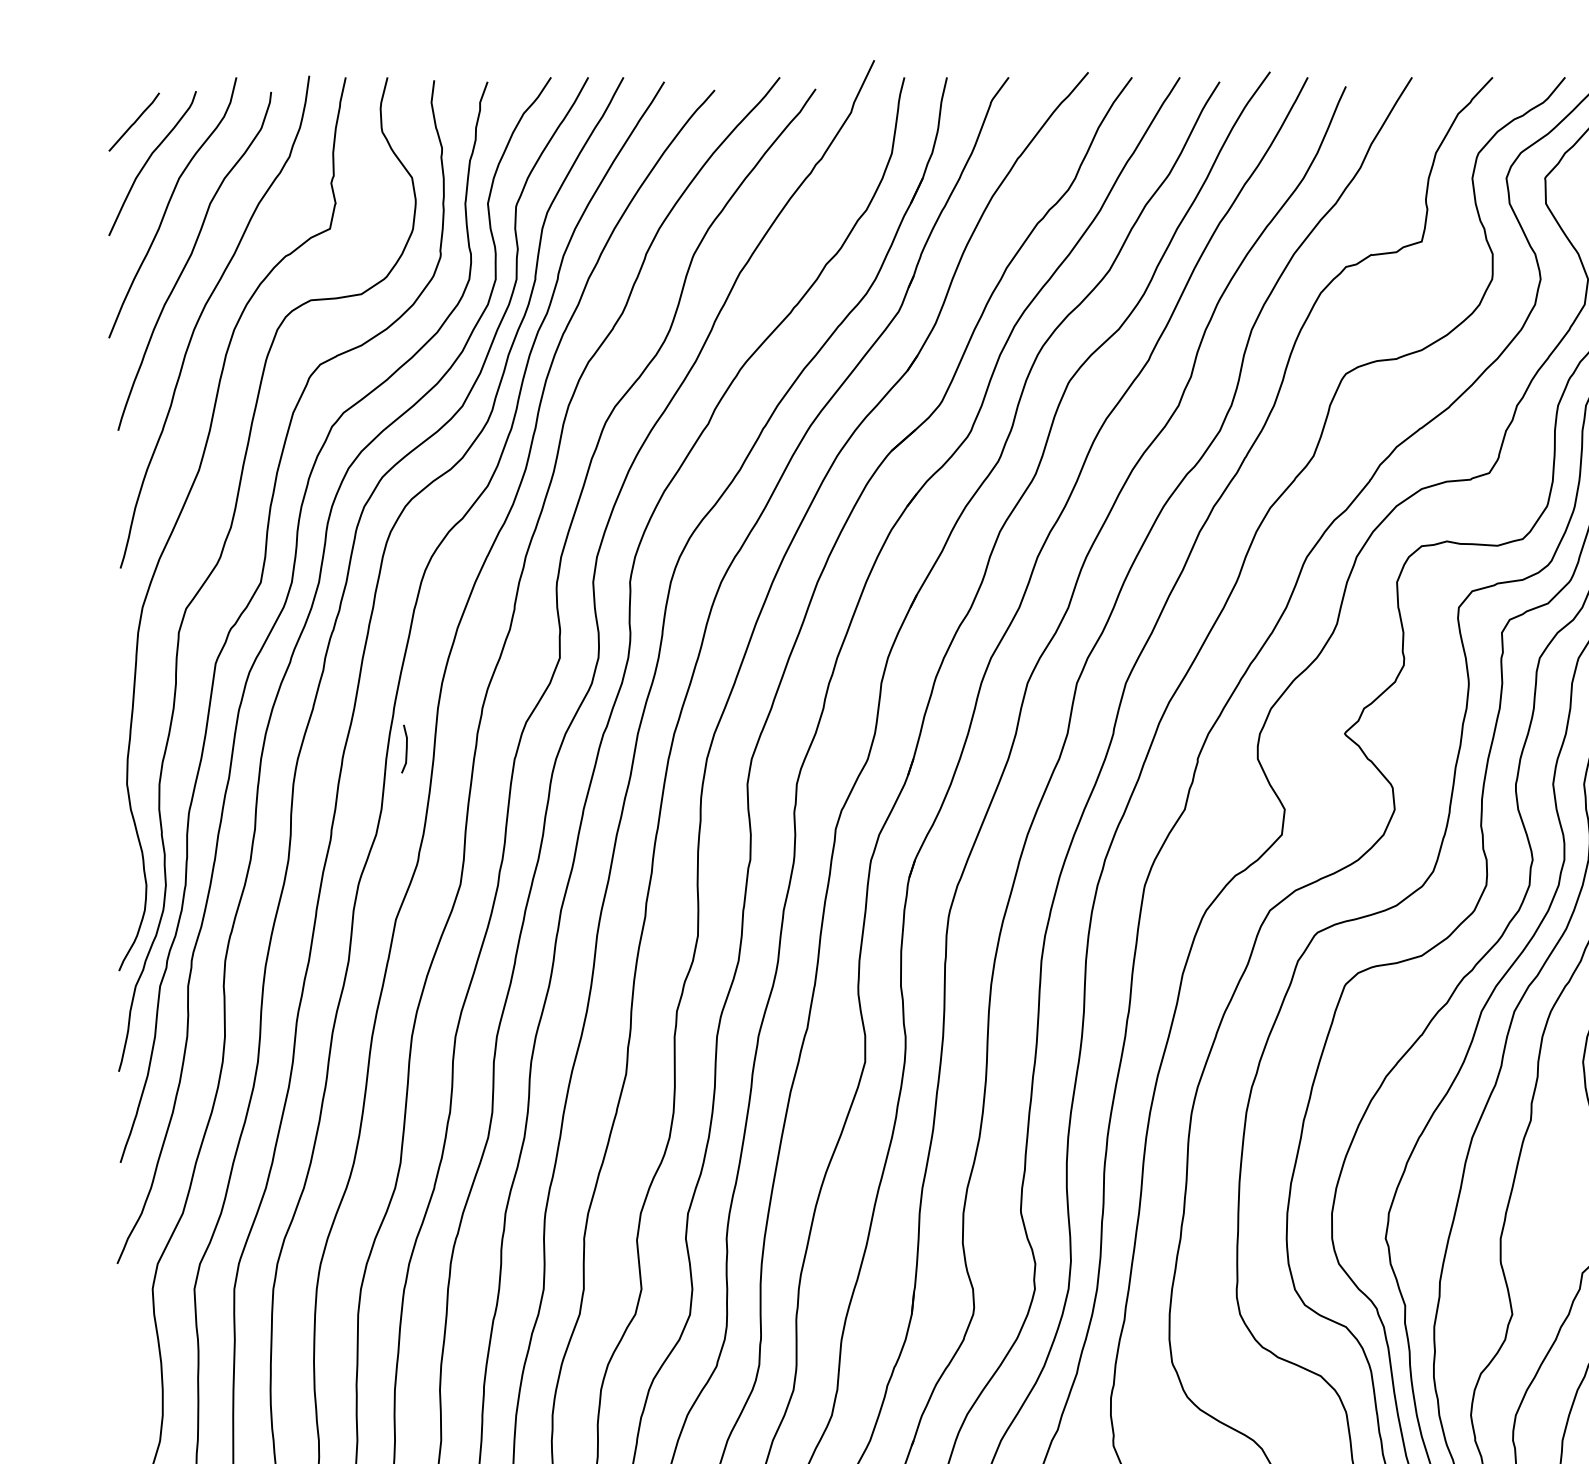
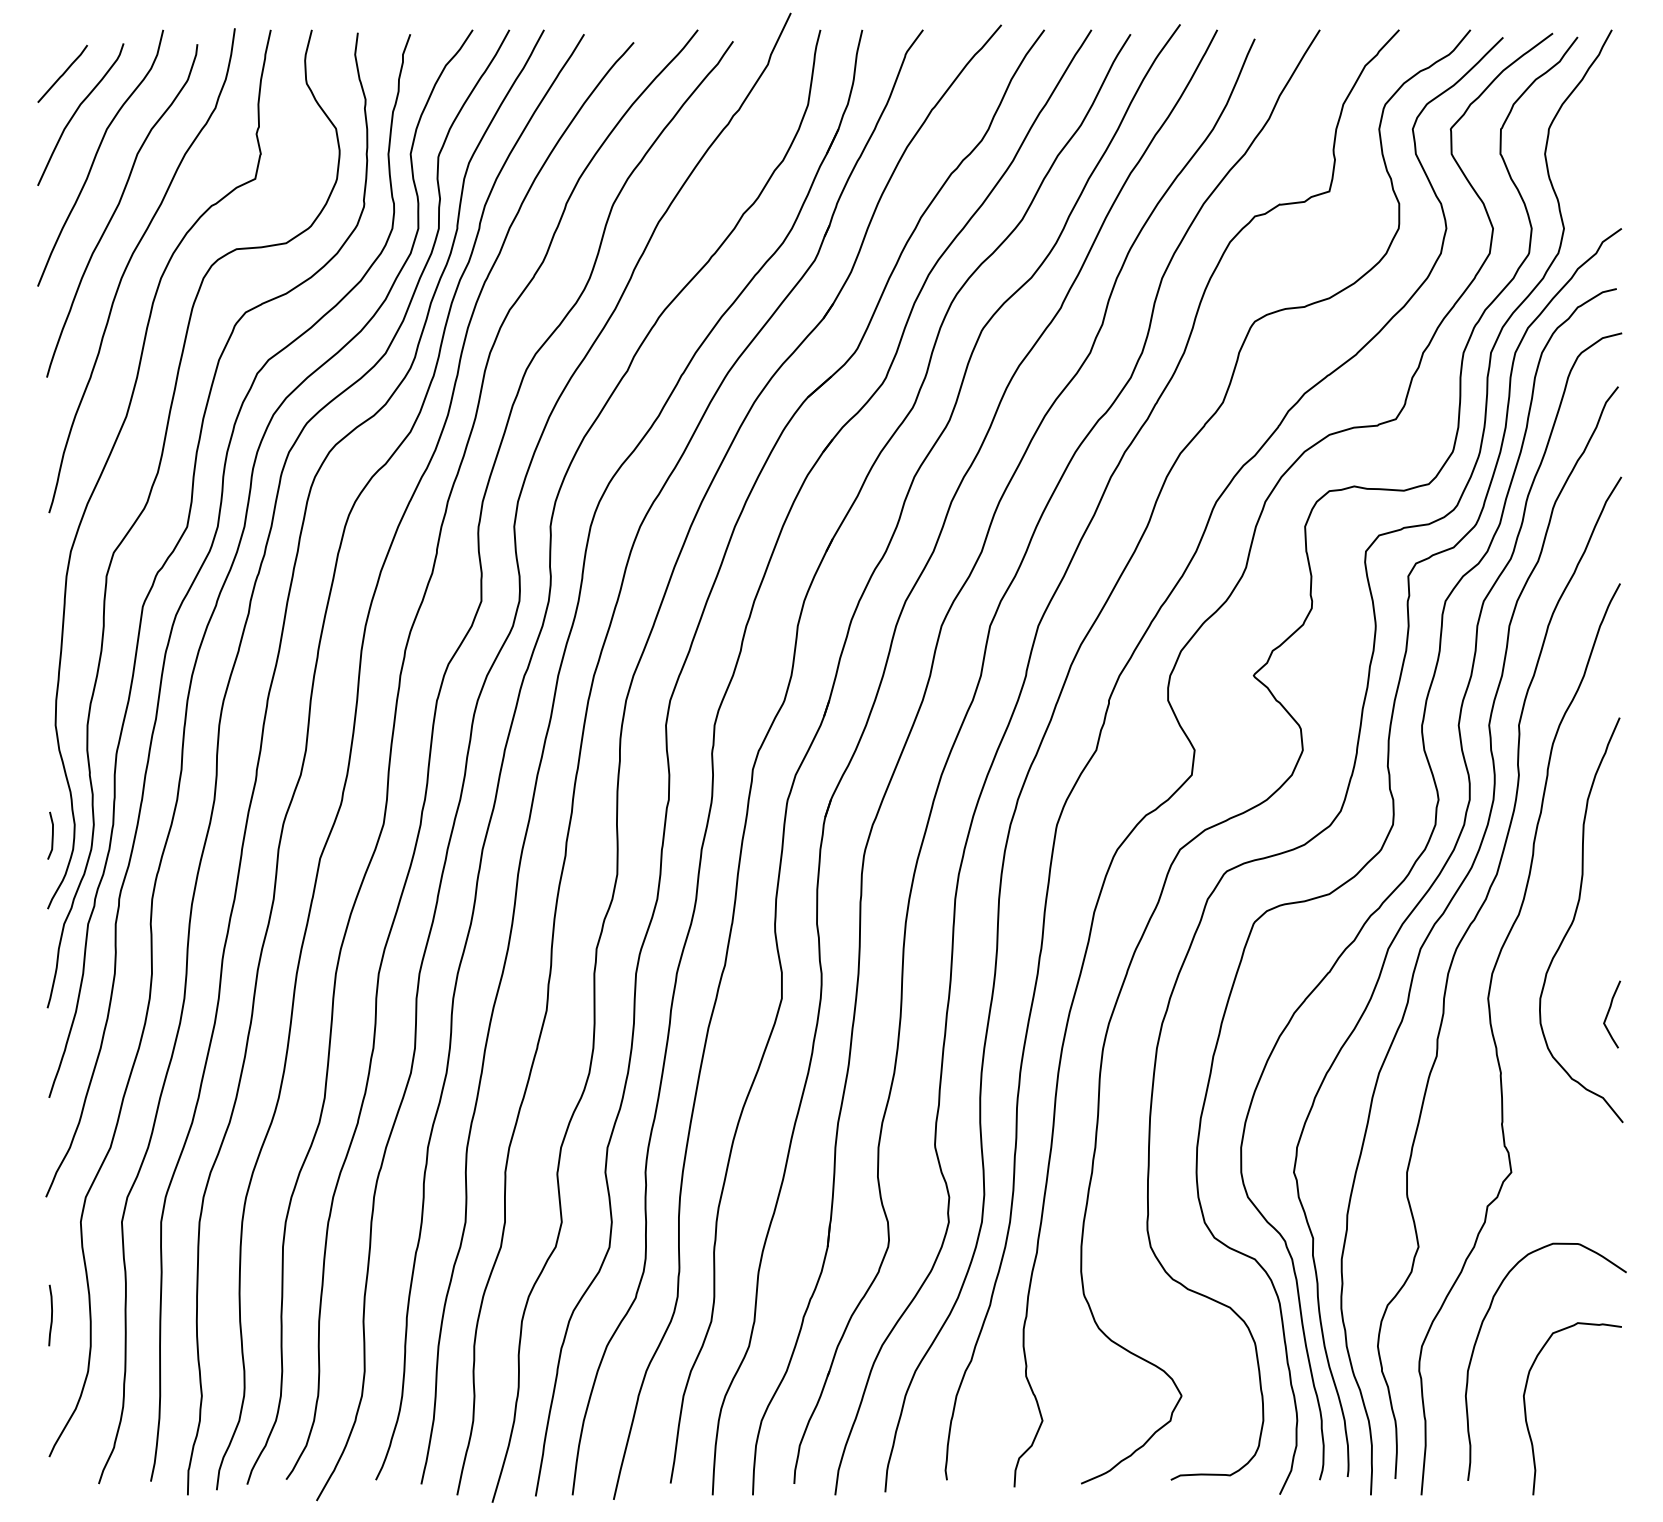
line: (405, 749) -> (51, 836), moved
curve: (122, 1384) -> (51, 1315), added

